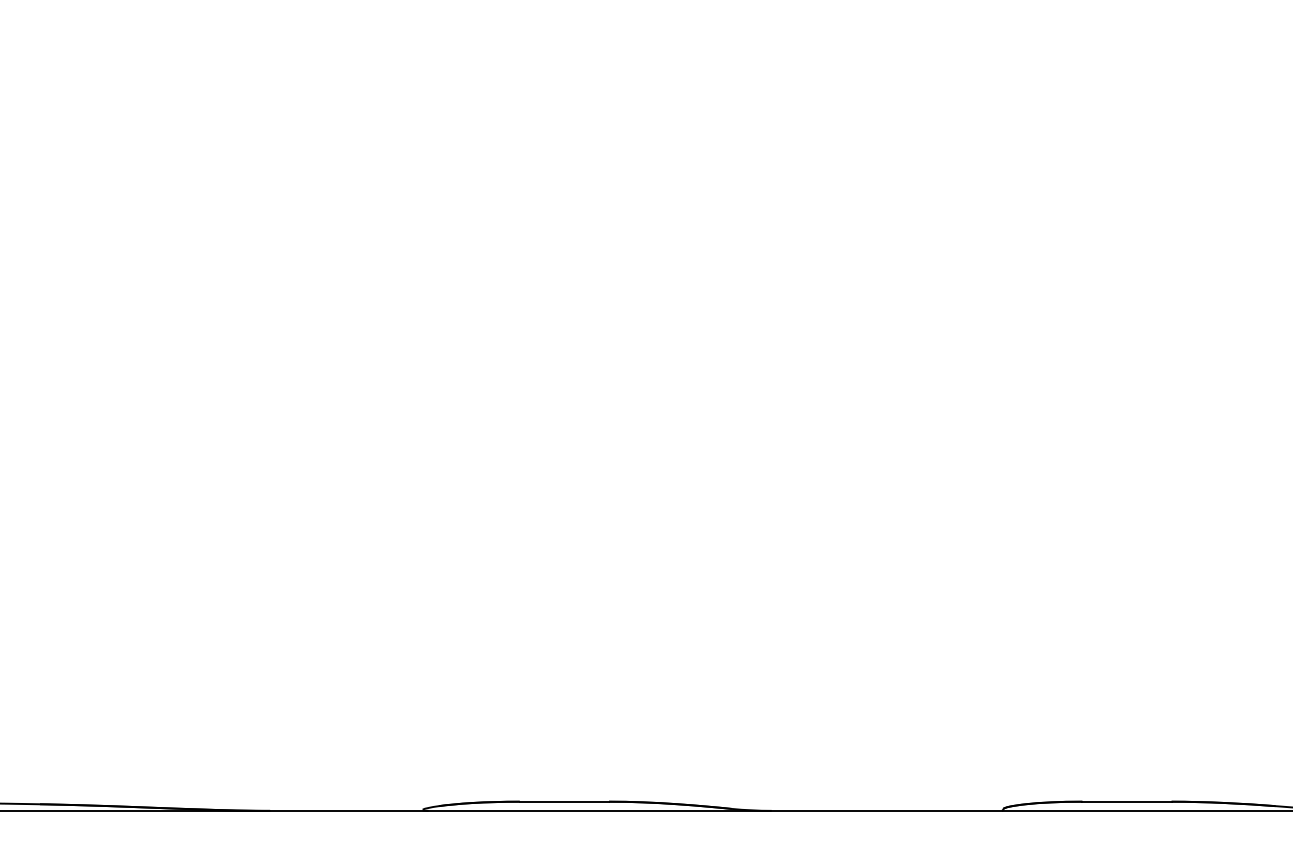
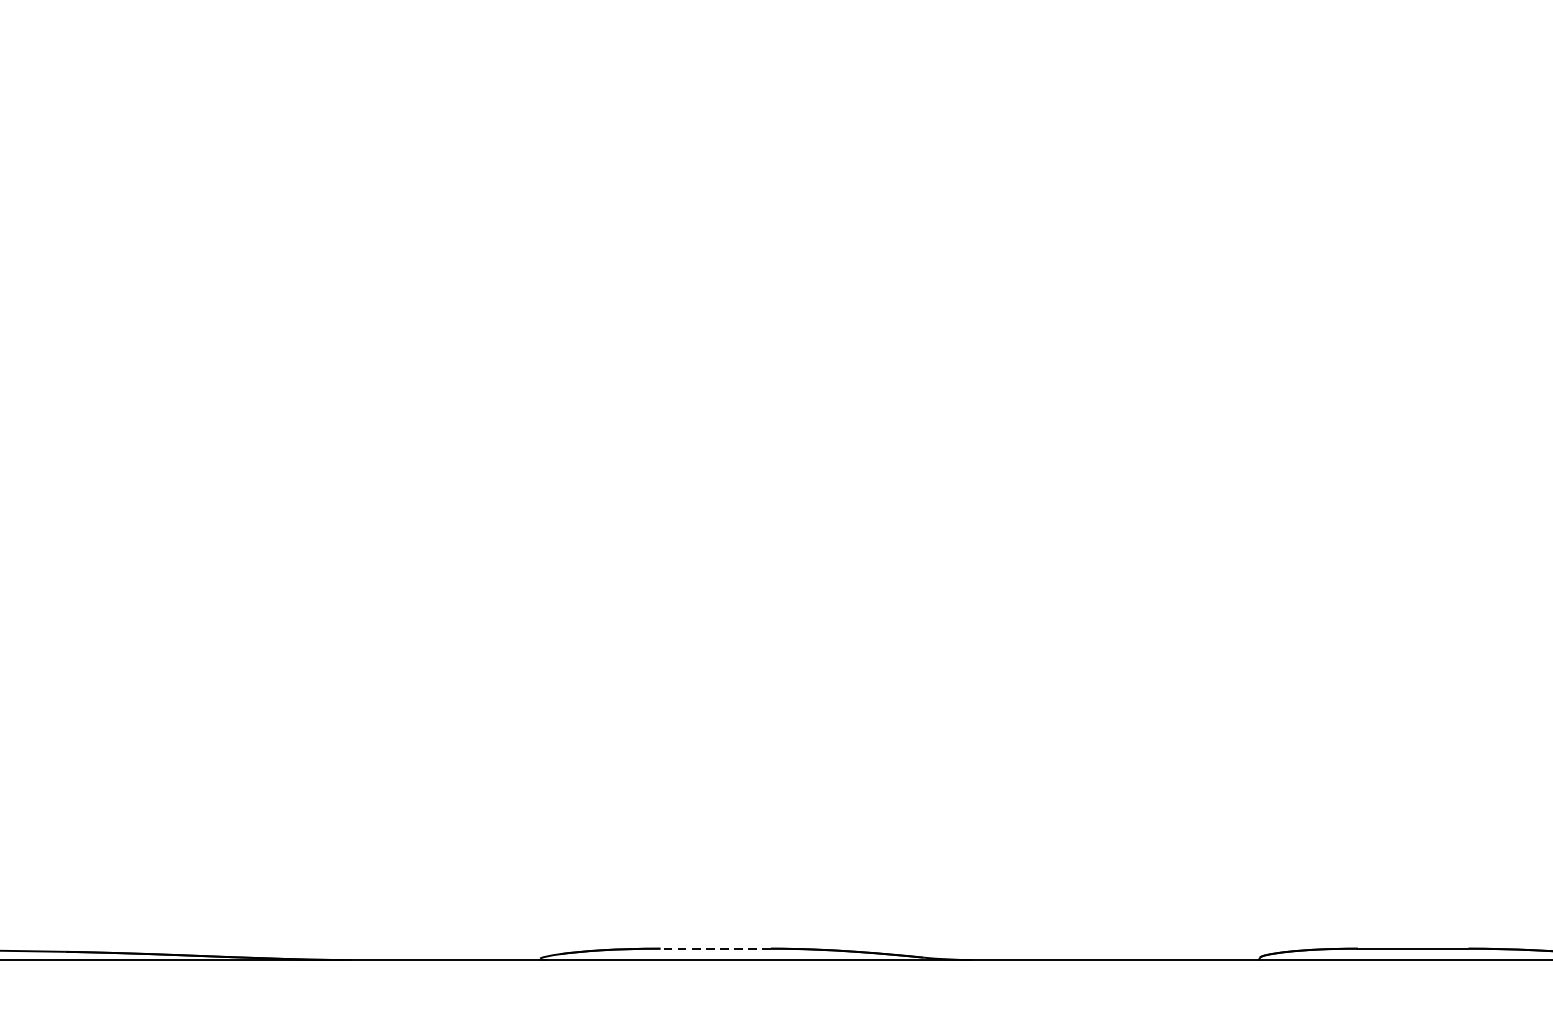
line: (564, 801) -> (715, 948), solid -> dashed

